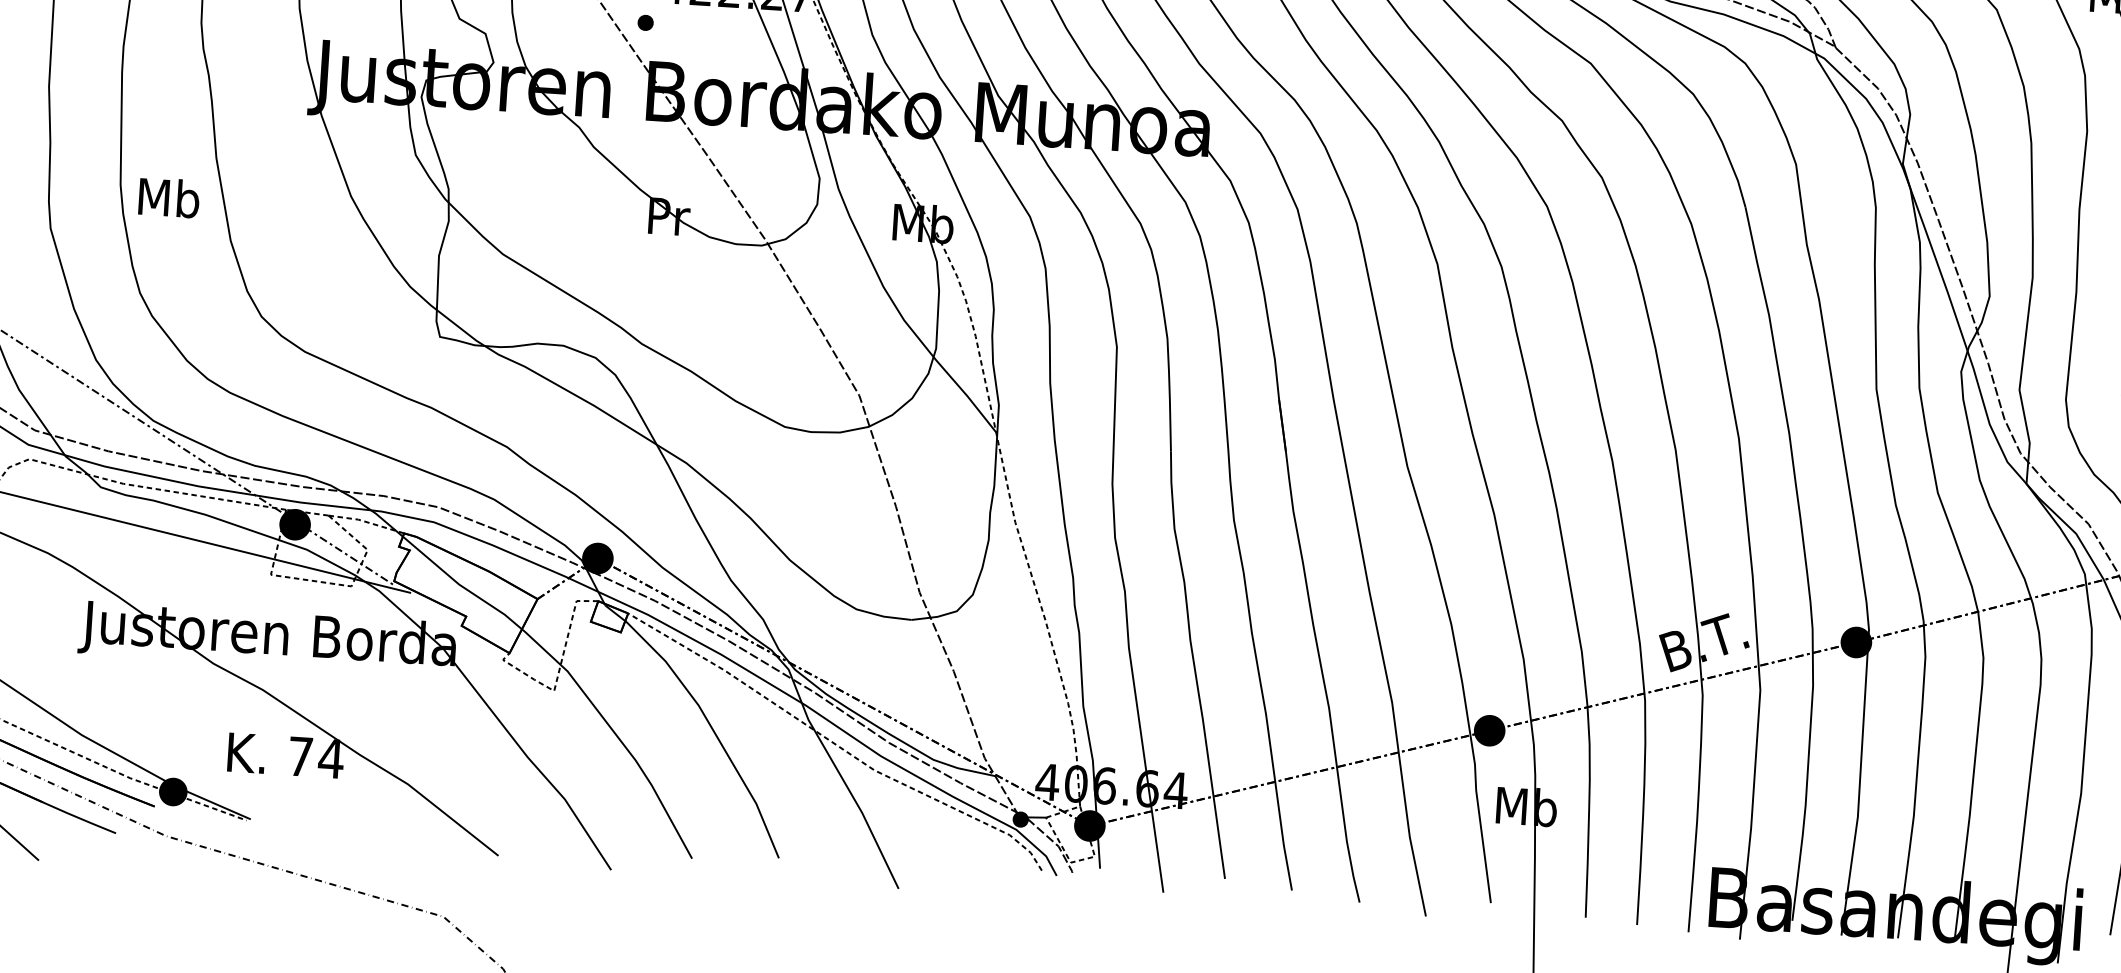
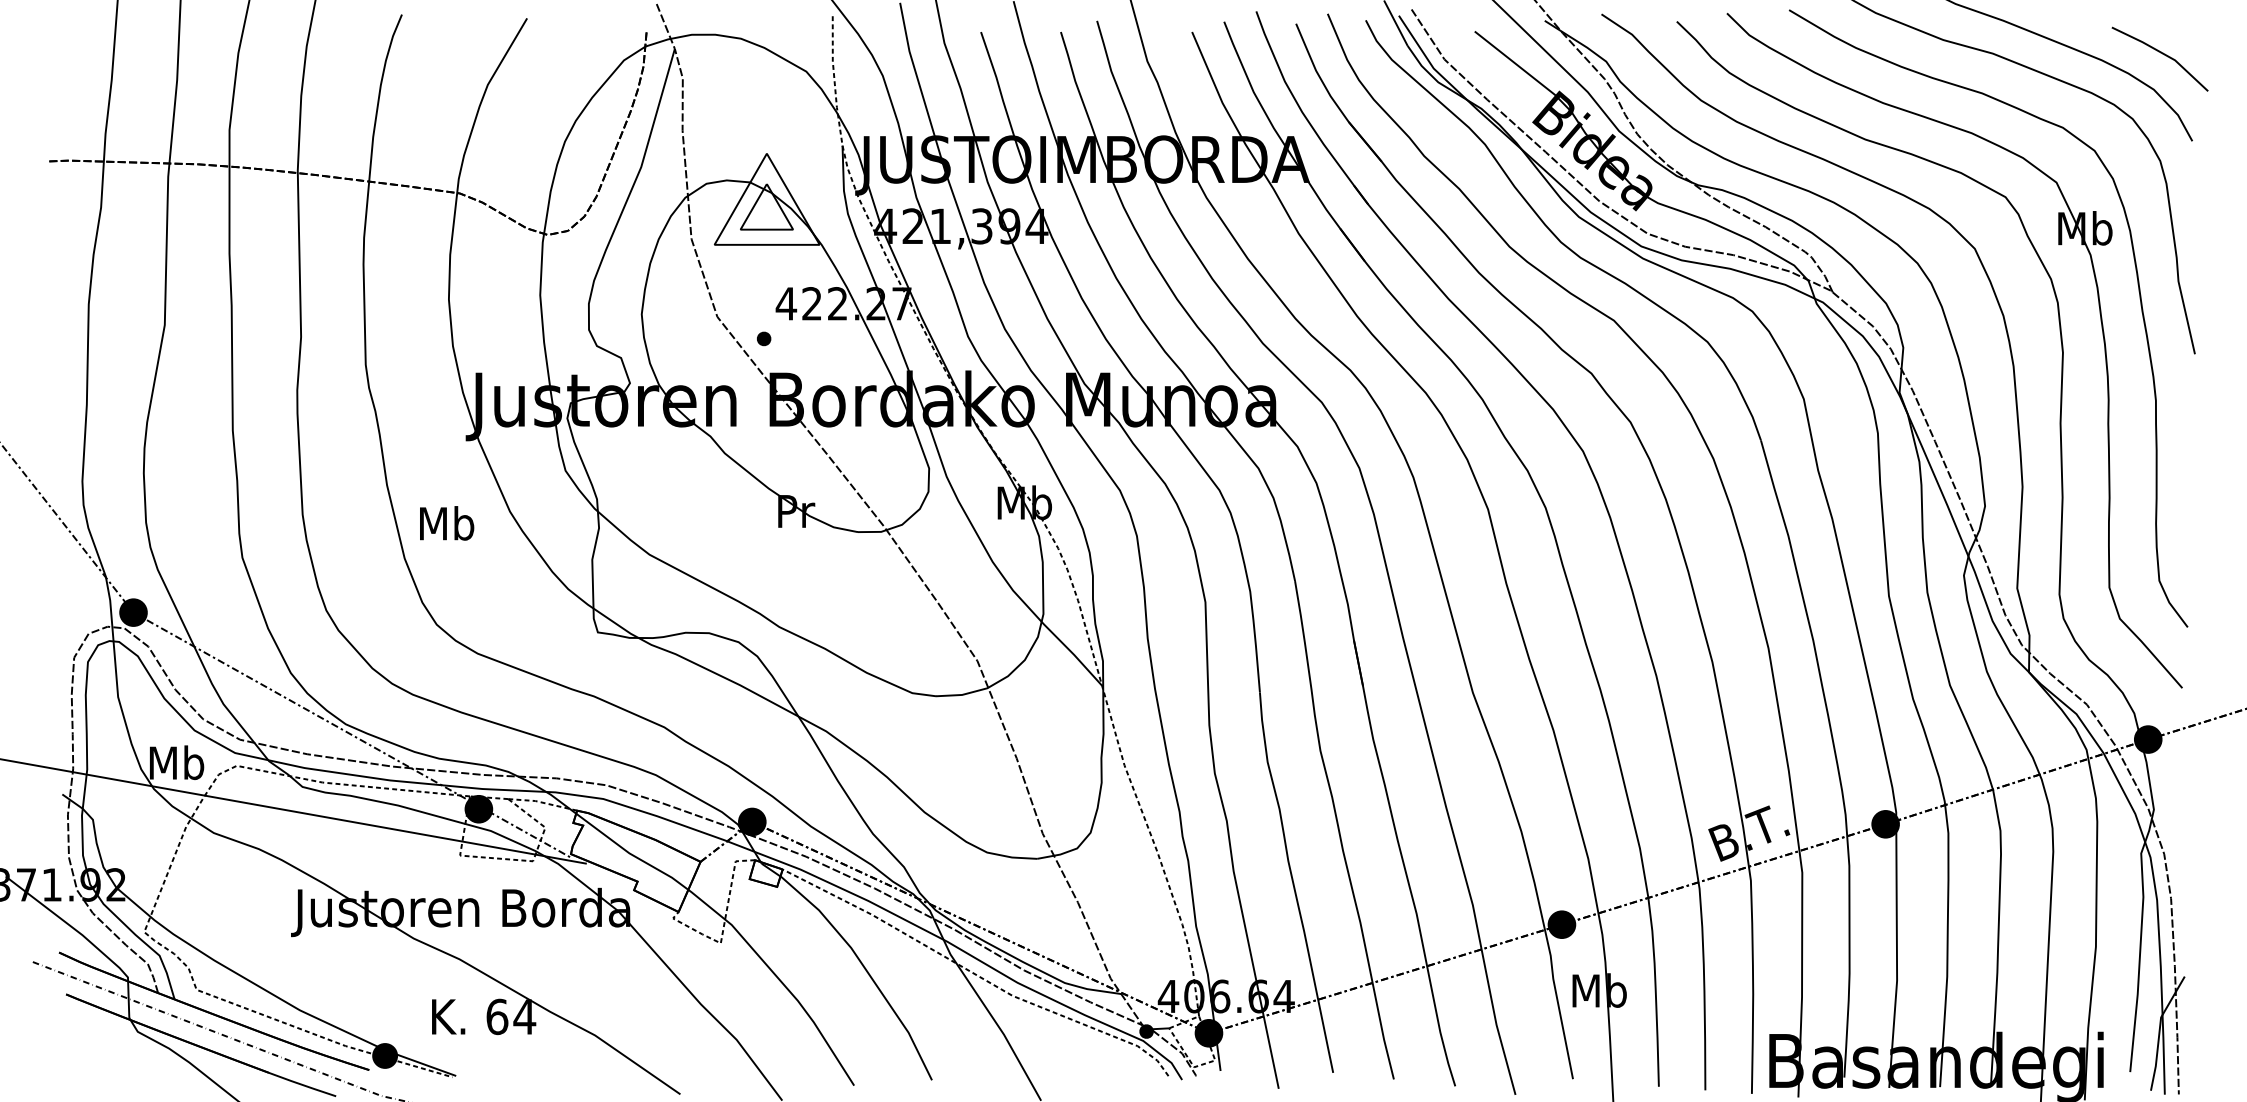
text: (169, 197) -> (447, 523), moved
text: (300, 756) -> (497, 1016), 74 -> 64

